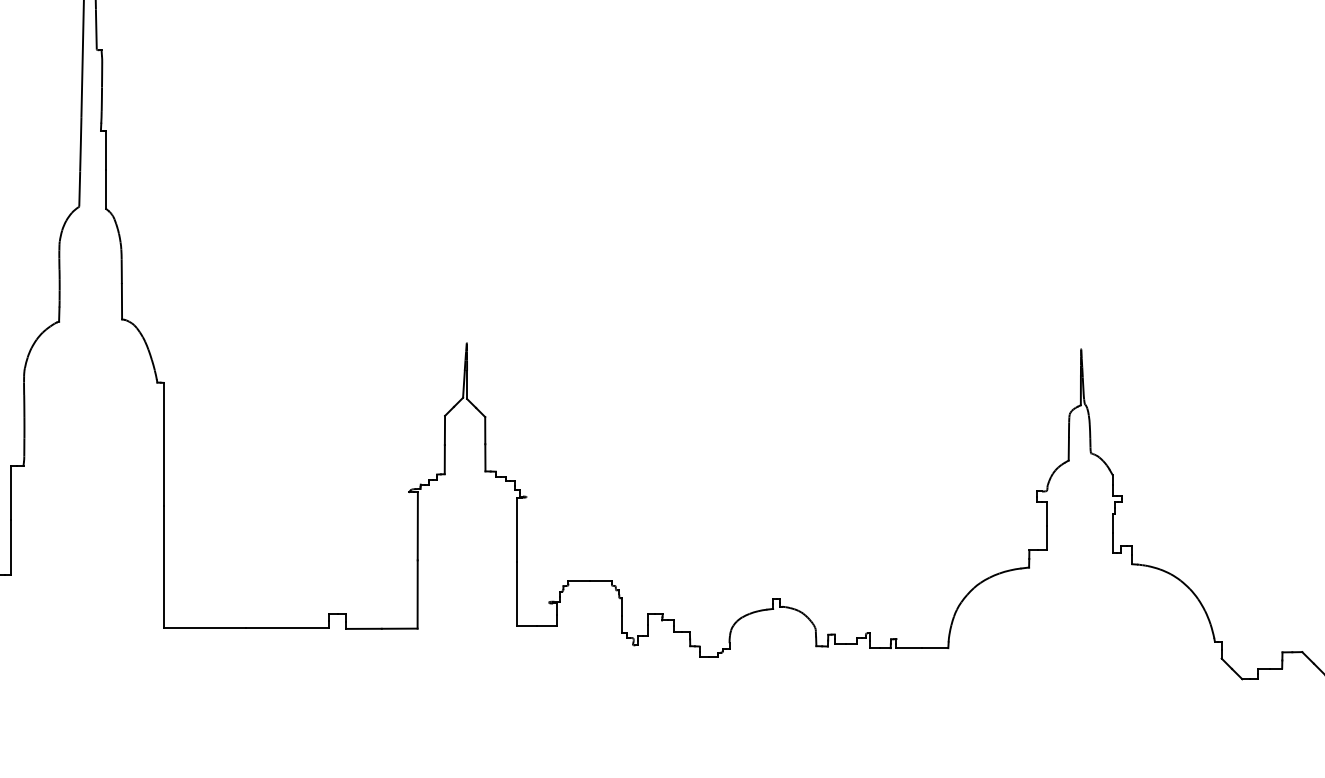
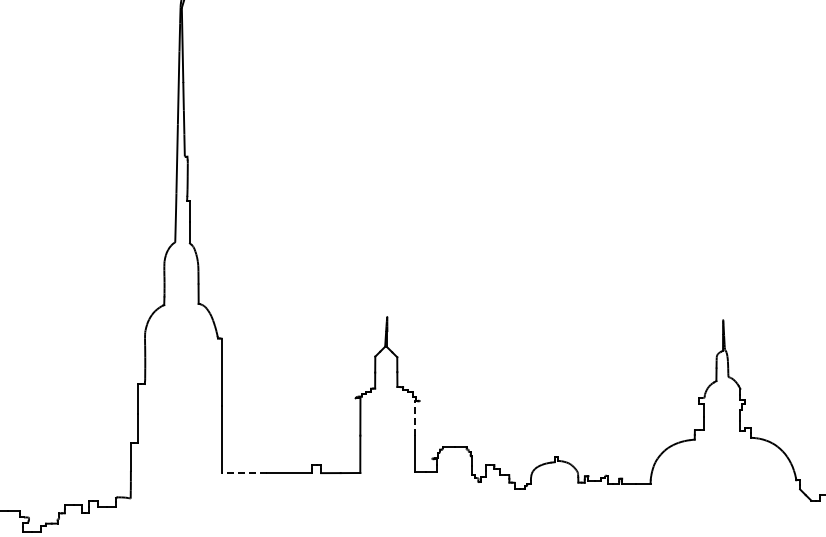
line: (516, 528) -> (414, 418), solid -> dashed
line: (205, 627) -> (244, 472), solid -> dashed

